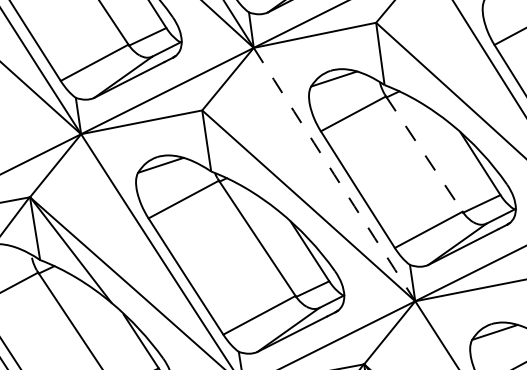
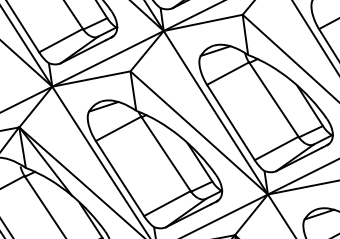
line: (423, 154) -> (273, 99), dashed -> solid
arc: (334, 174) -> (215, 112), dashed -> solid

